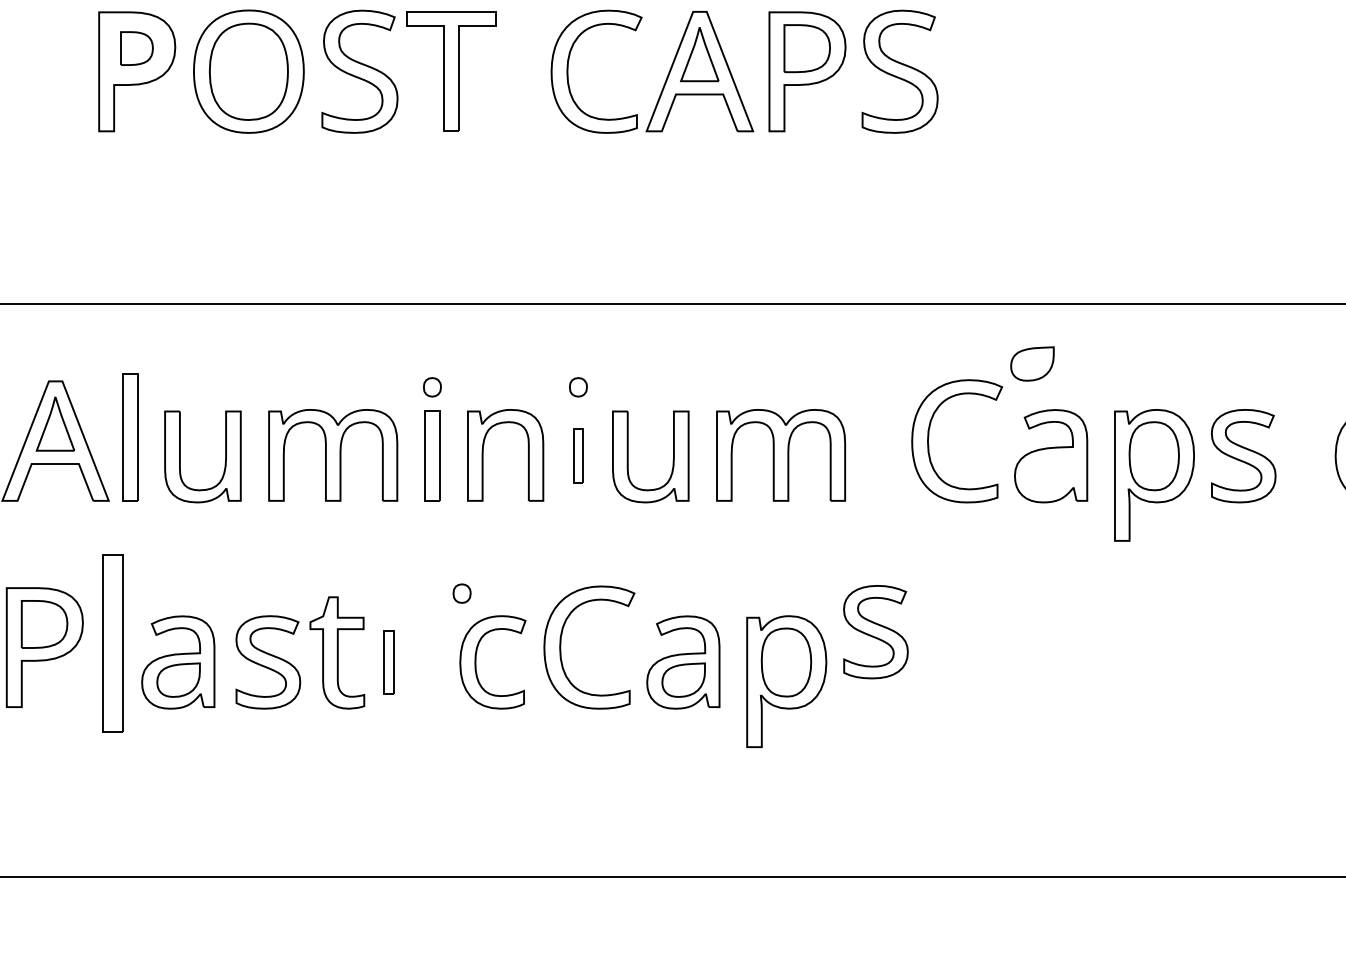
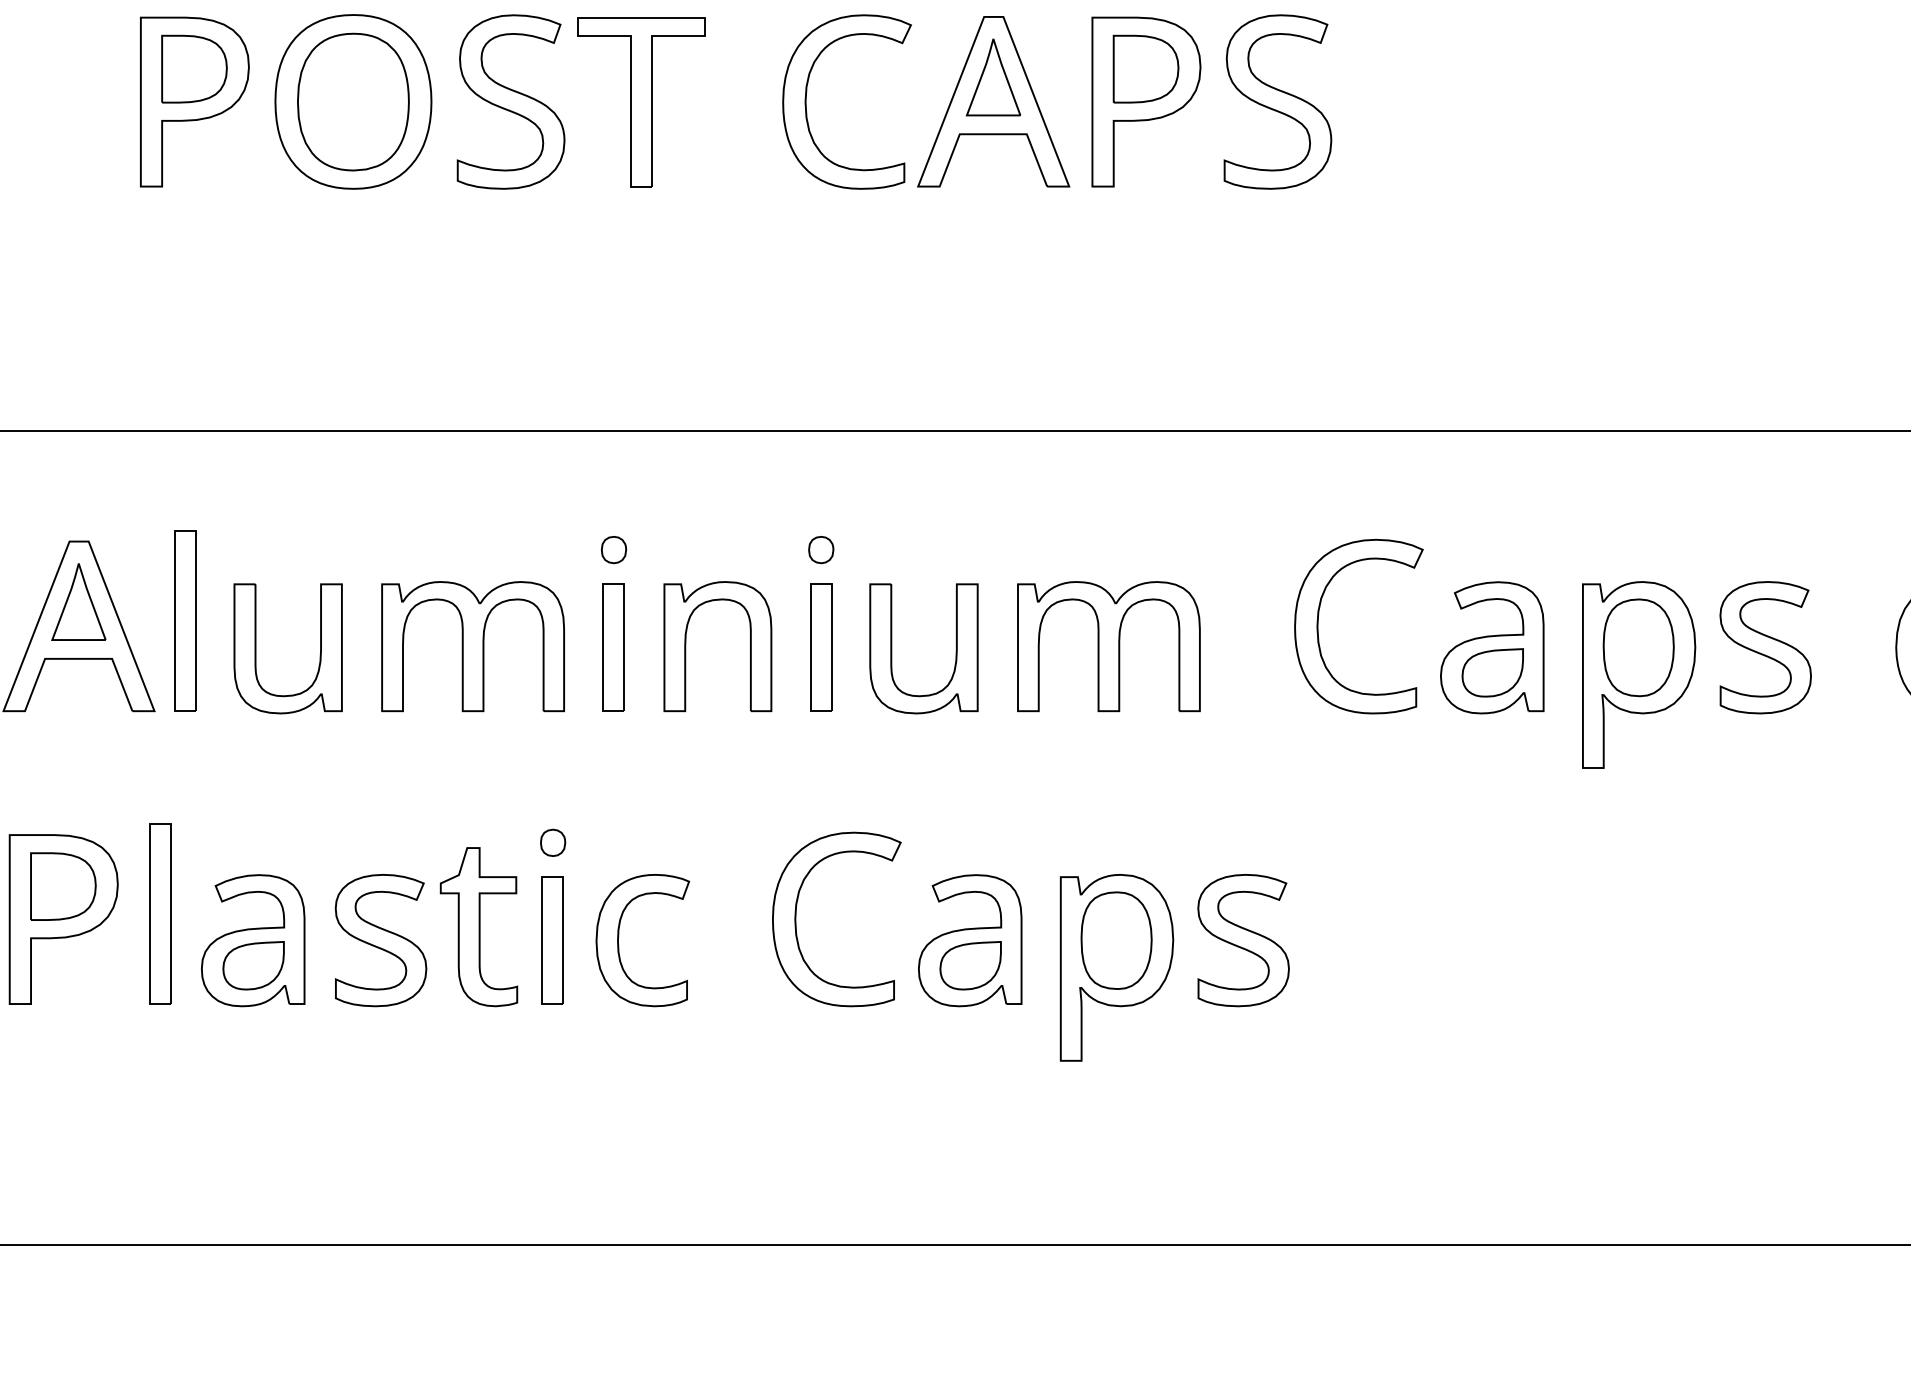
part: (136, 48) -> (194, 68), size x1.43
part: (1032, 363) -> (1492, 672), moved
part: (578, 456) -> (821, 647), size x1.67
part: (462, 593) -> (553, 842), moved
part: (875, 632) -> (1243, 940), moved
part: (113, 643) -> (160, 913), size x0.71
part: (476, 659) -> (619, 936), moved
part: (389, 662) -> (552, 940), size x1.43

